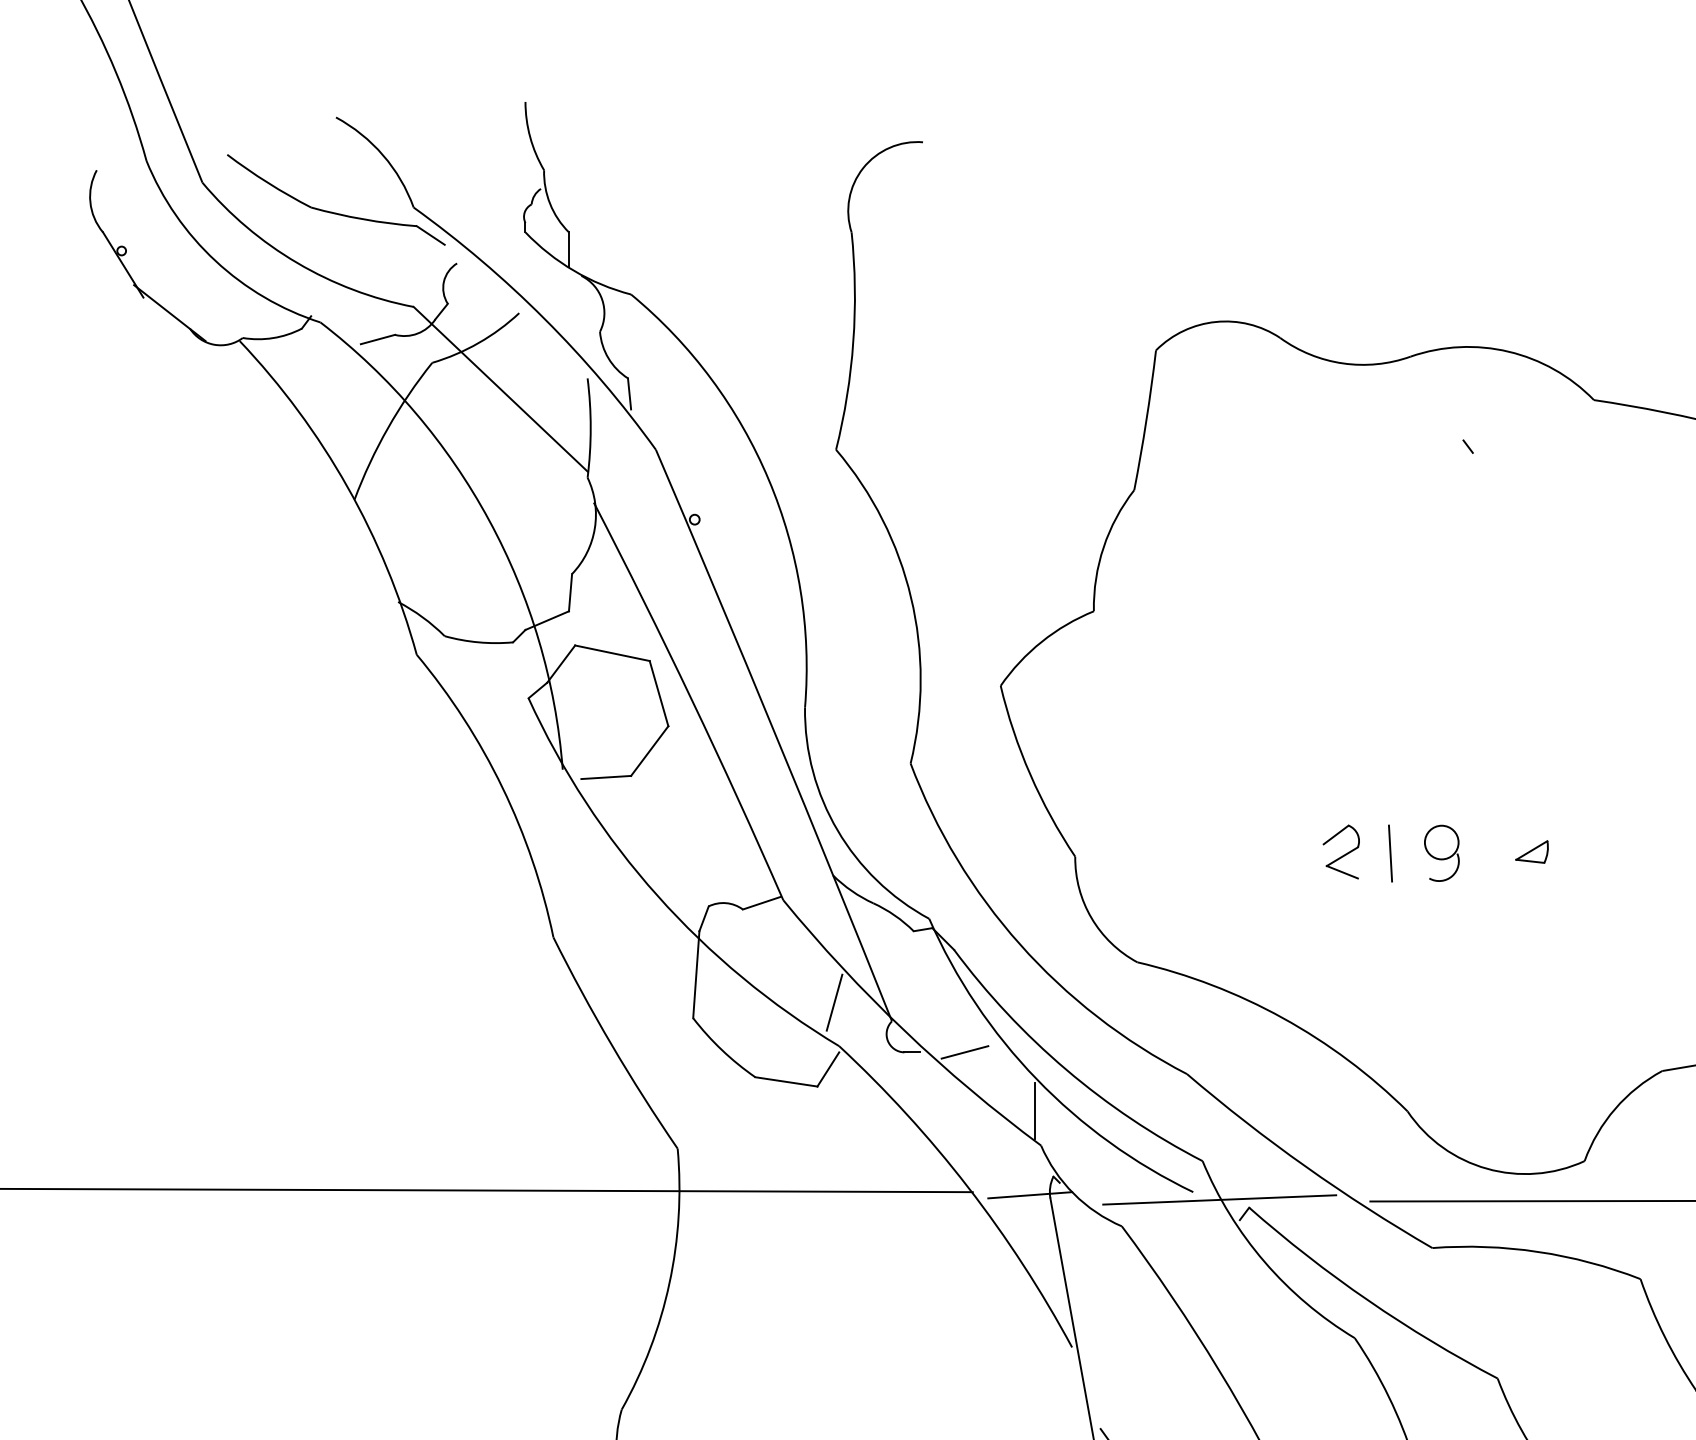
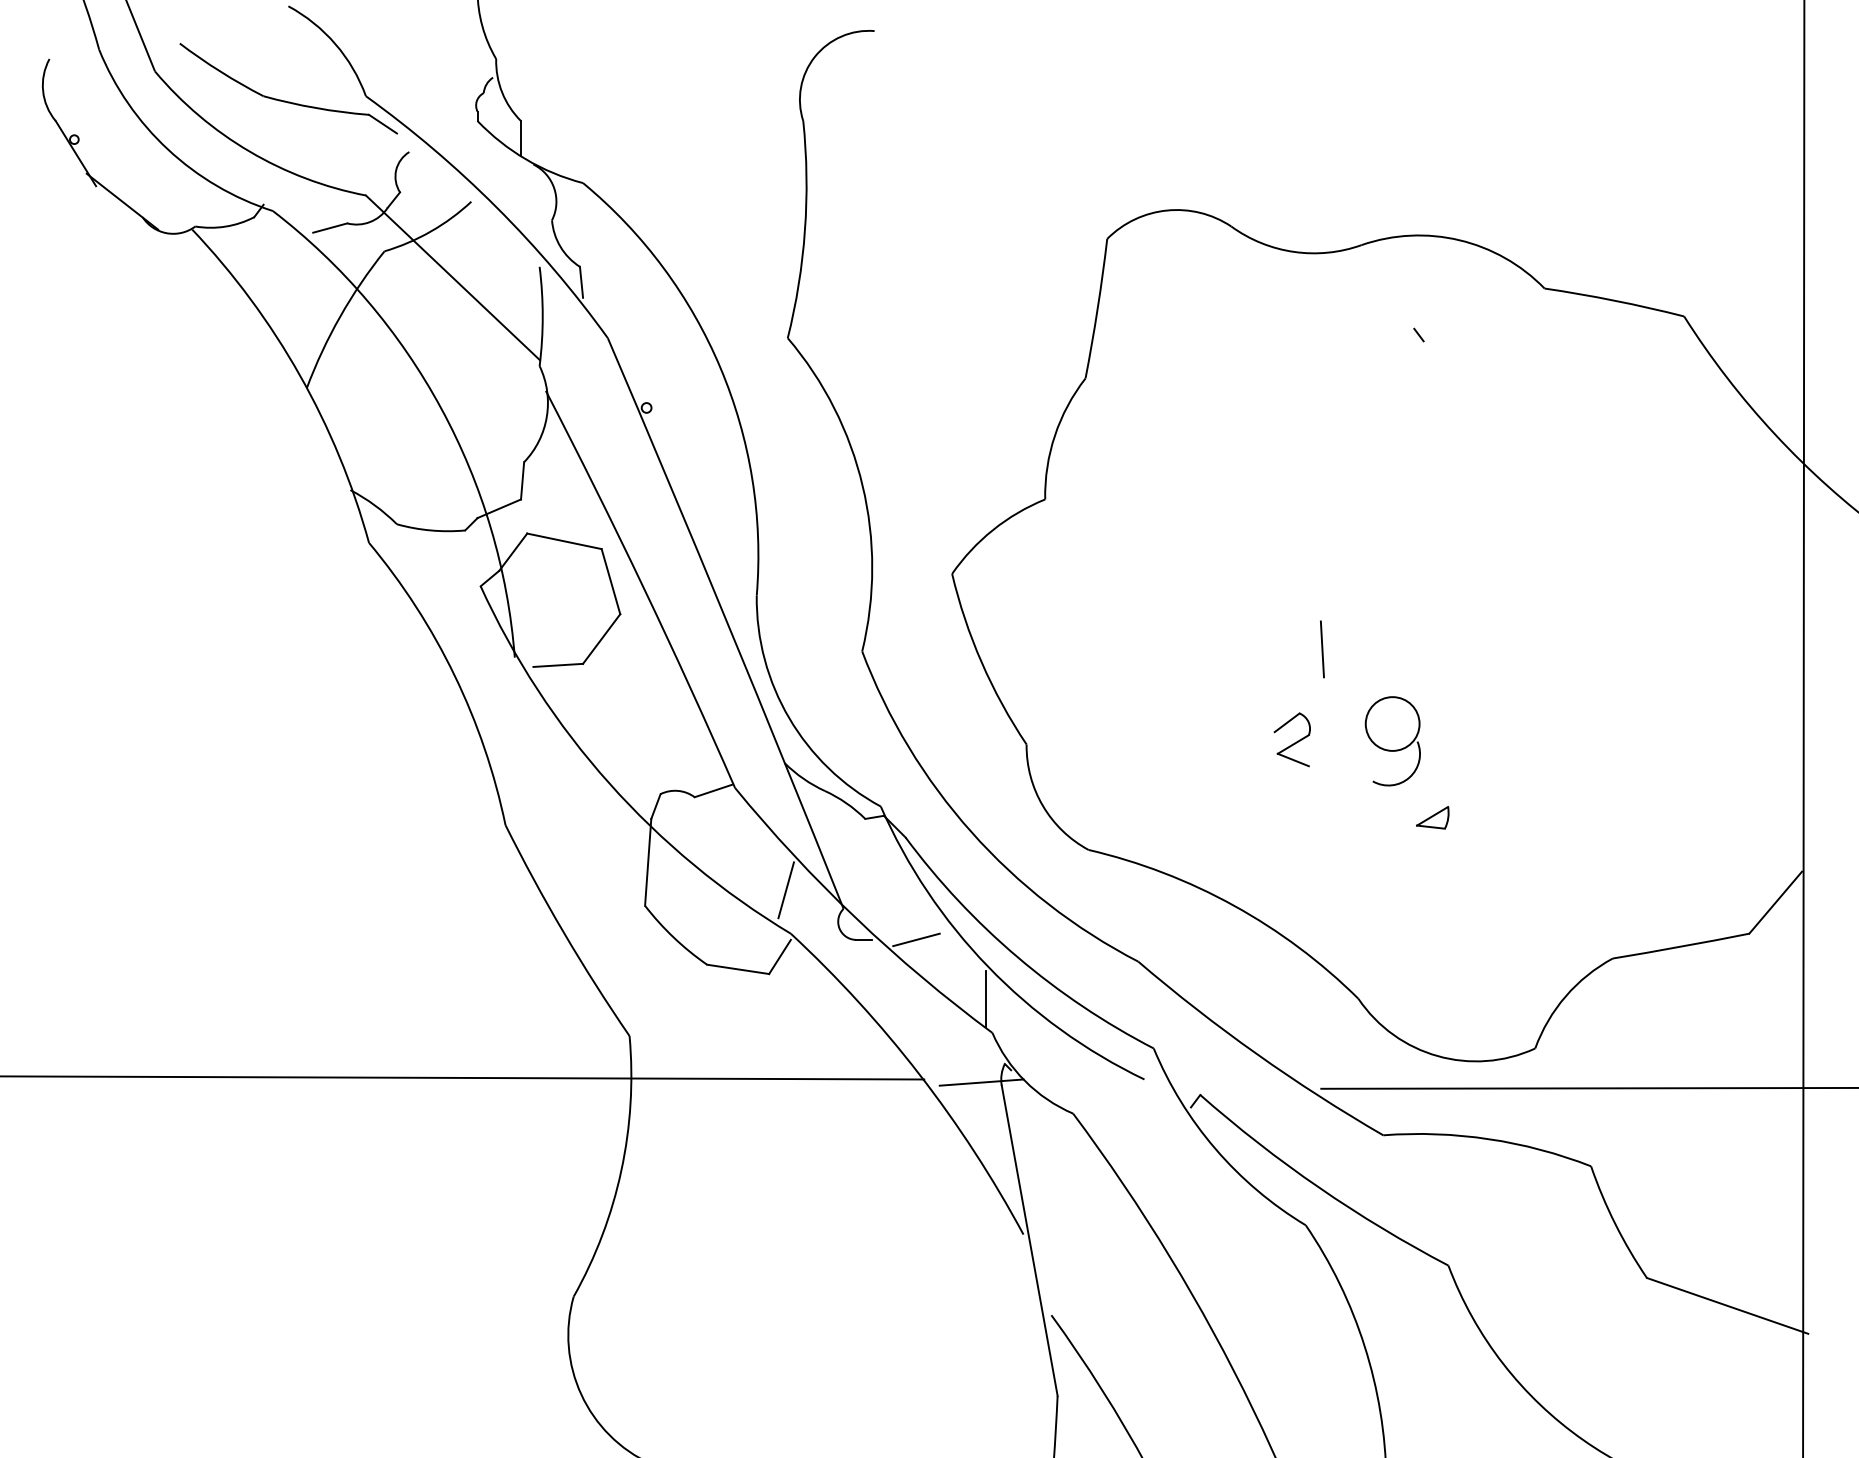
part: (1531, 851) -> (1432, 817), moved
part: (1441, 852) -> (1392, 740), size x1.6
line: (1390, 853) -> (1322, 649), moved
line: (1219, 1199) -> (1170, 1086), removed

